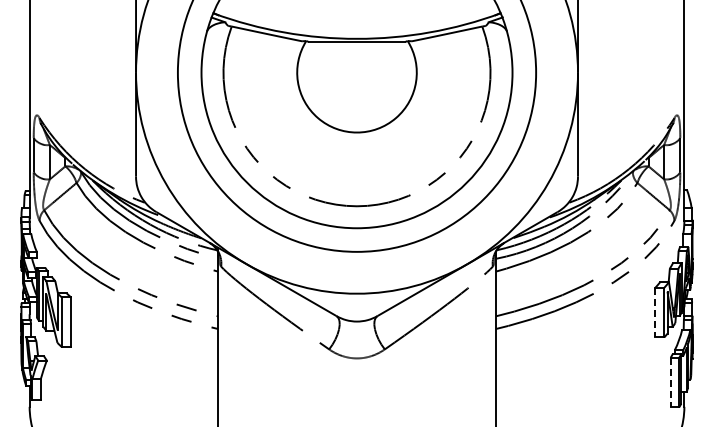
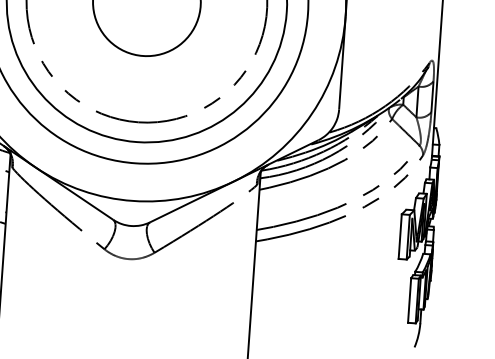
line: (655, 312) -> (400, 236), dashed -> solid
line: (670, 382) -> (409, 300), dashed -> solid

